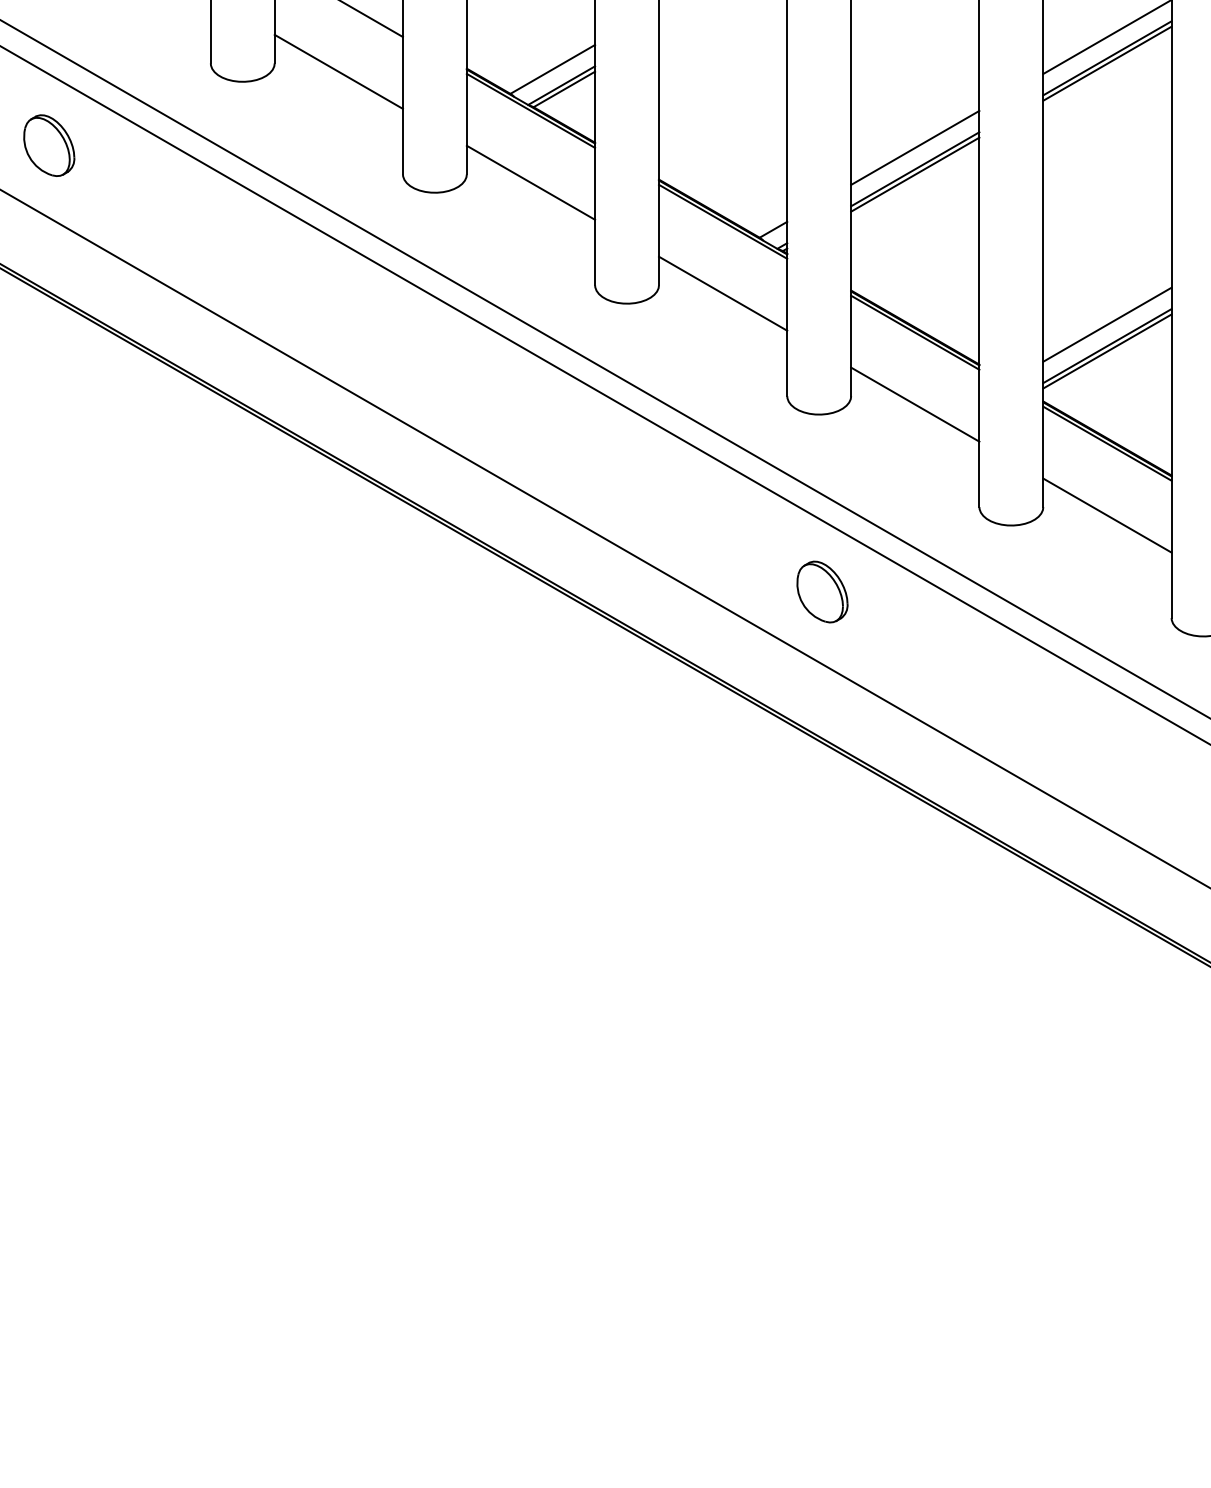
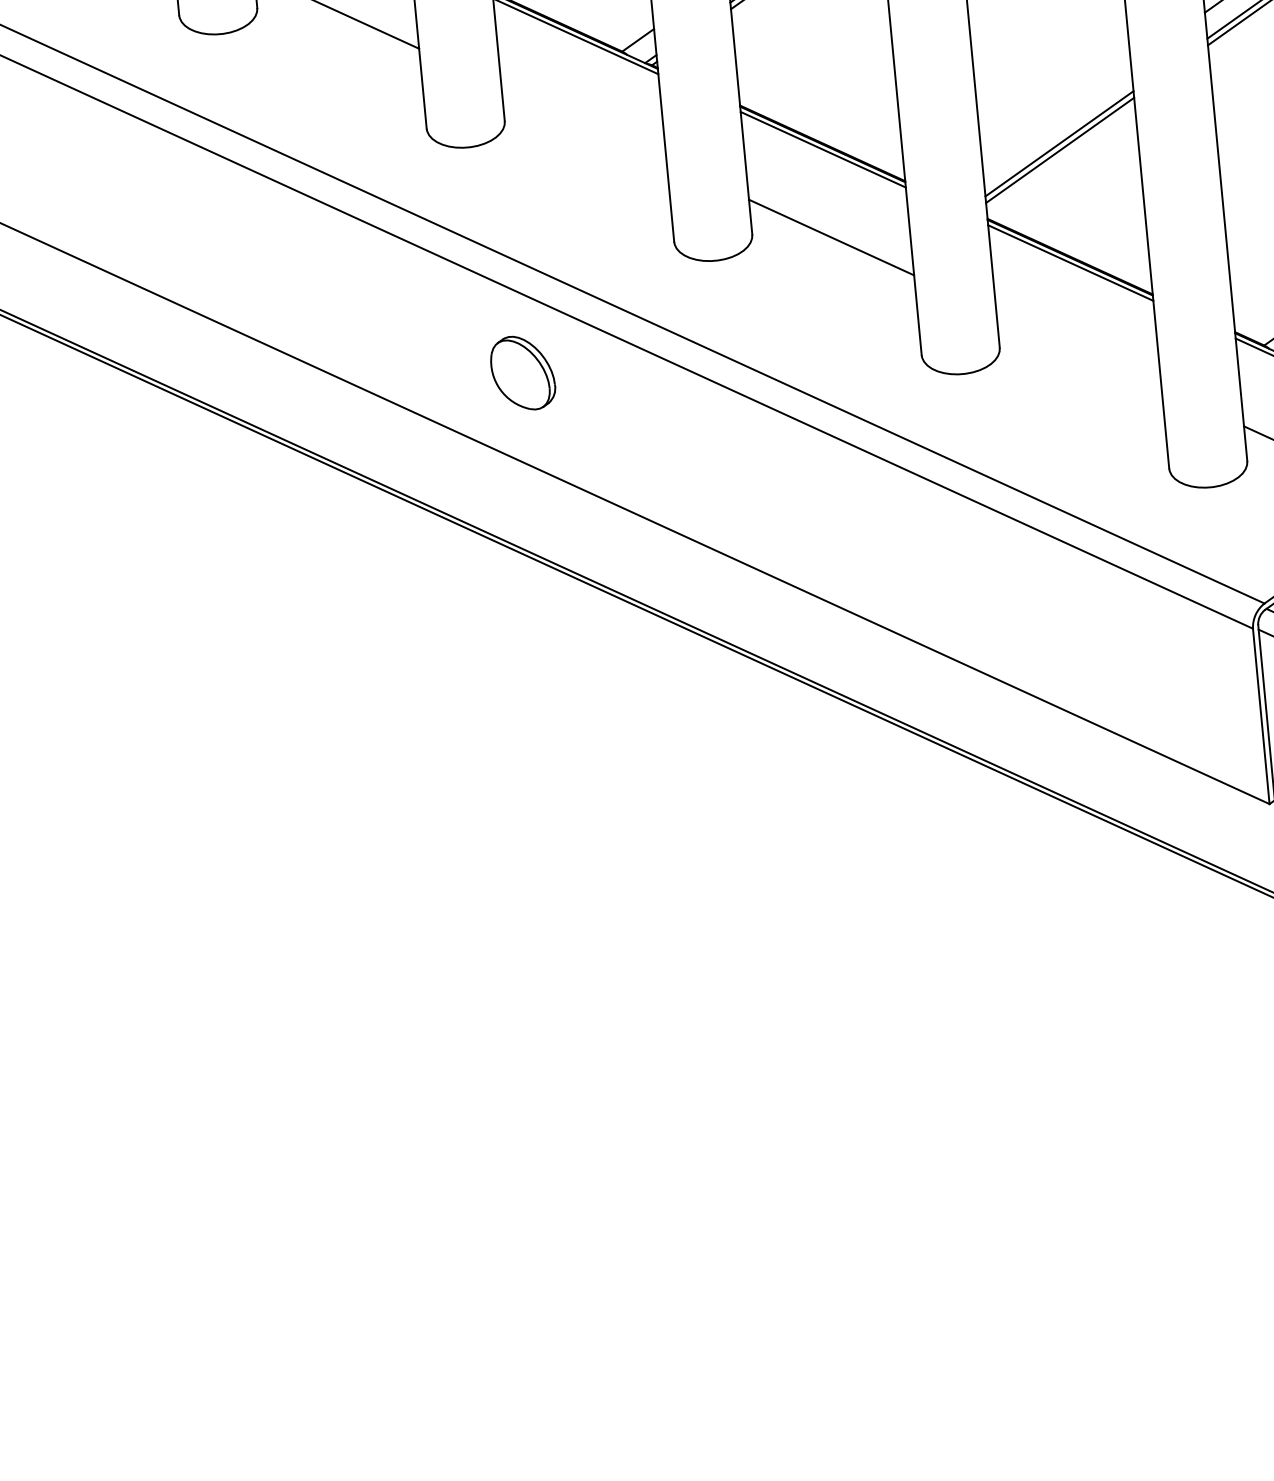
line: (723, 293) -> (584, 123), removed
line: (1107, 324) -> (1057, 117), removed
line: (1107, 515) -> (1079, 350), removed
part: (822, 591) -> (522, 372), moved

